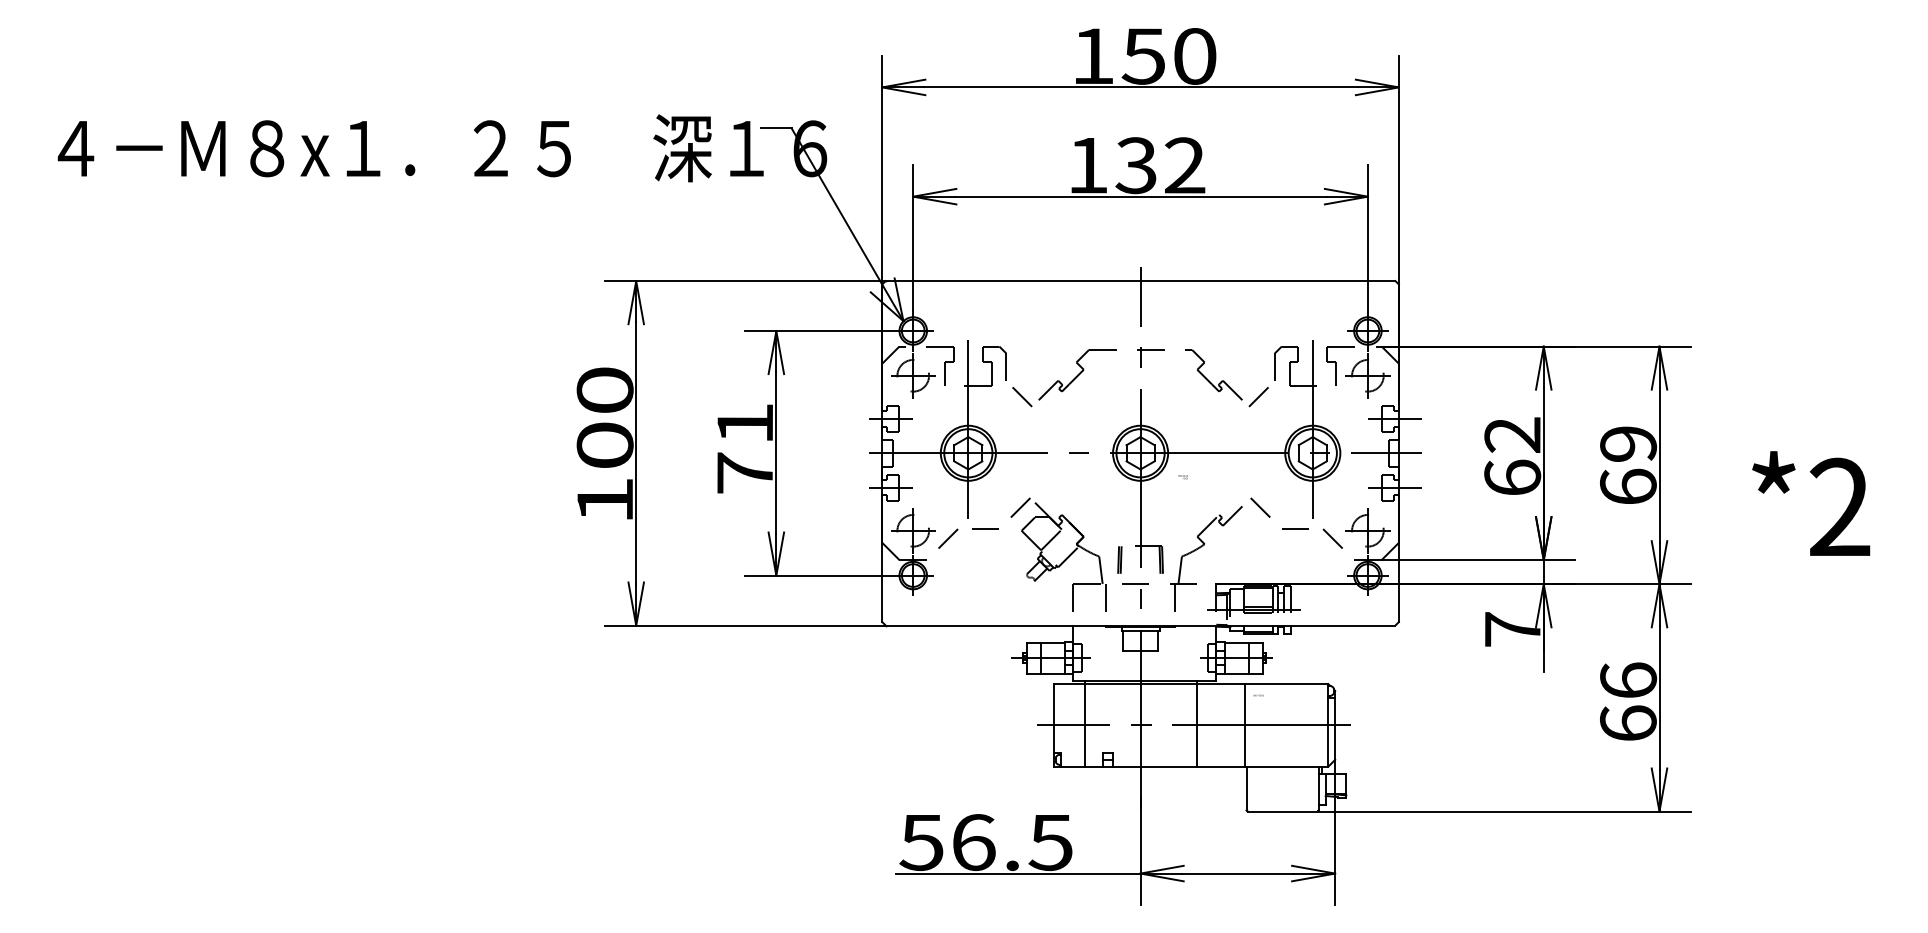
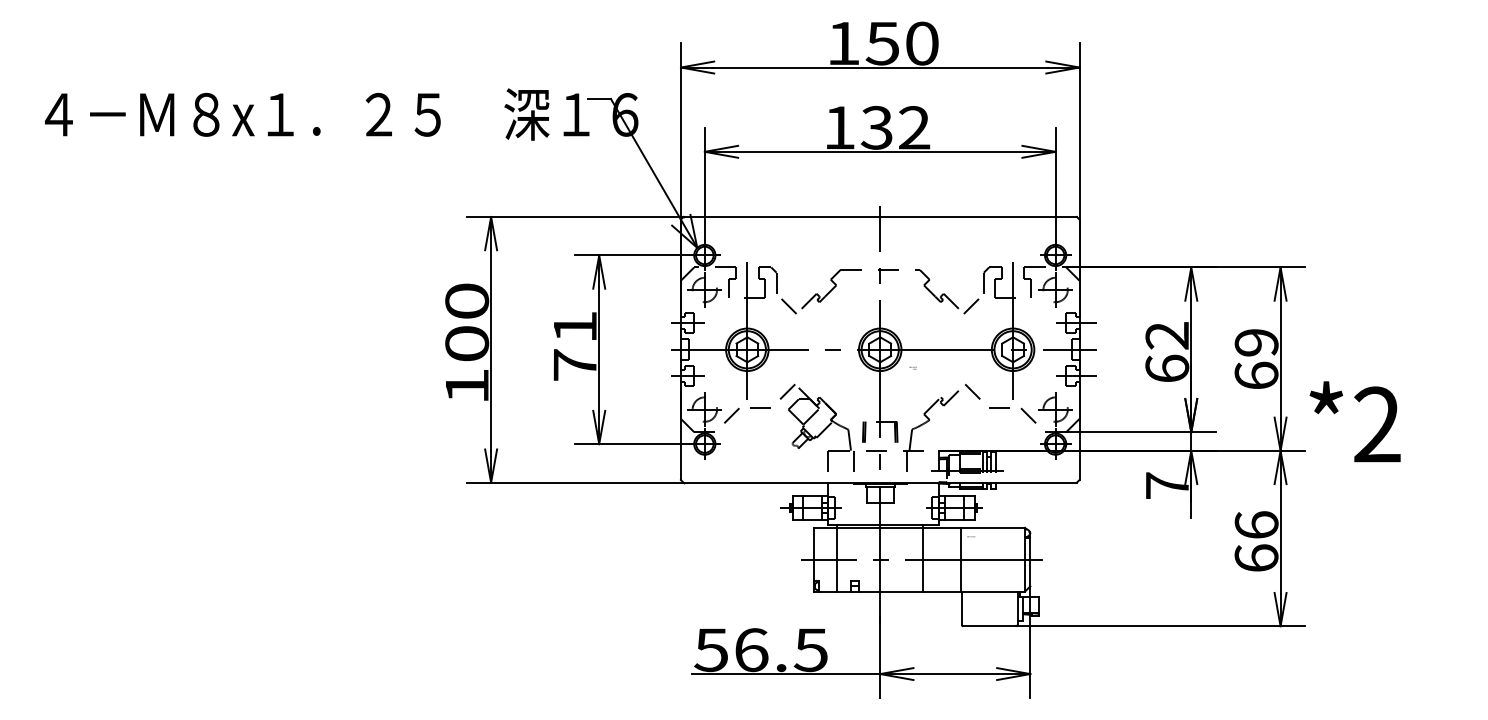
text: (1811, 503) -> (1355, 421), moved

